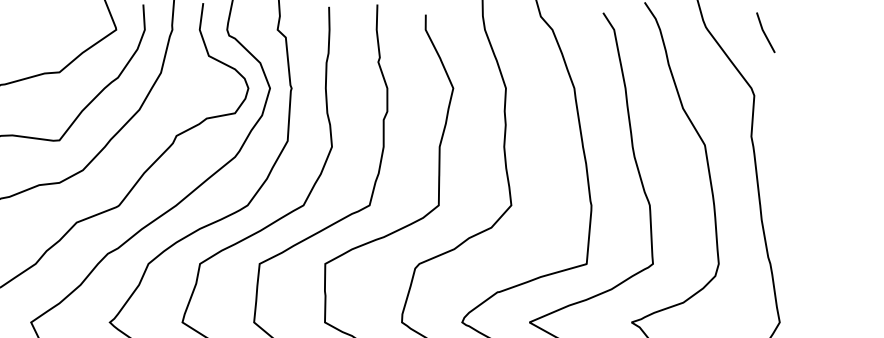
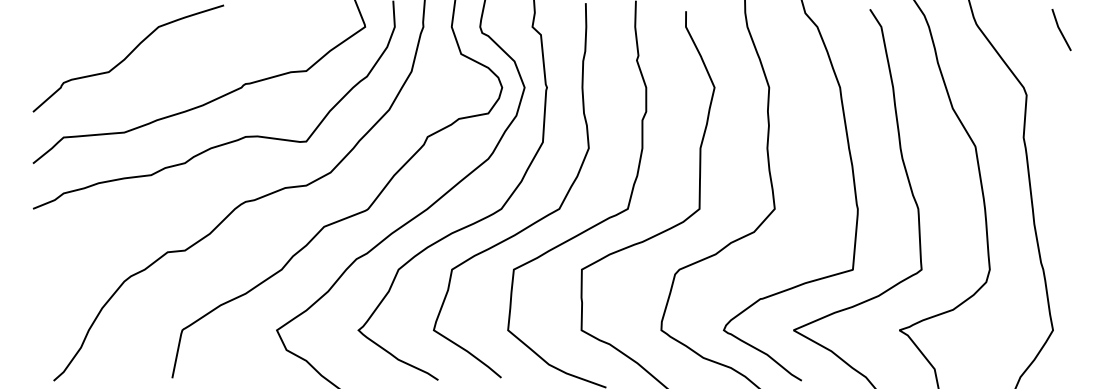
line: (765, 33) -> (1061, 30), moved

